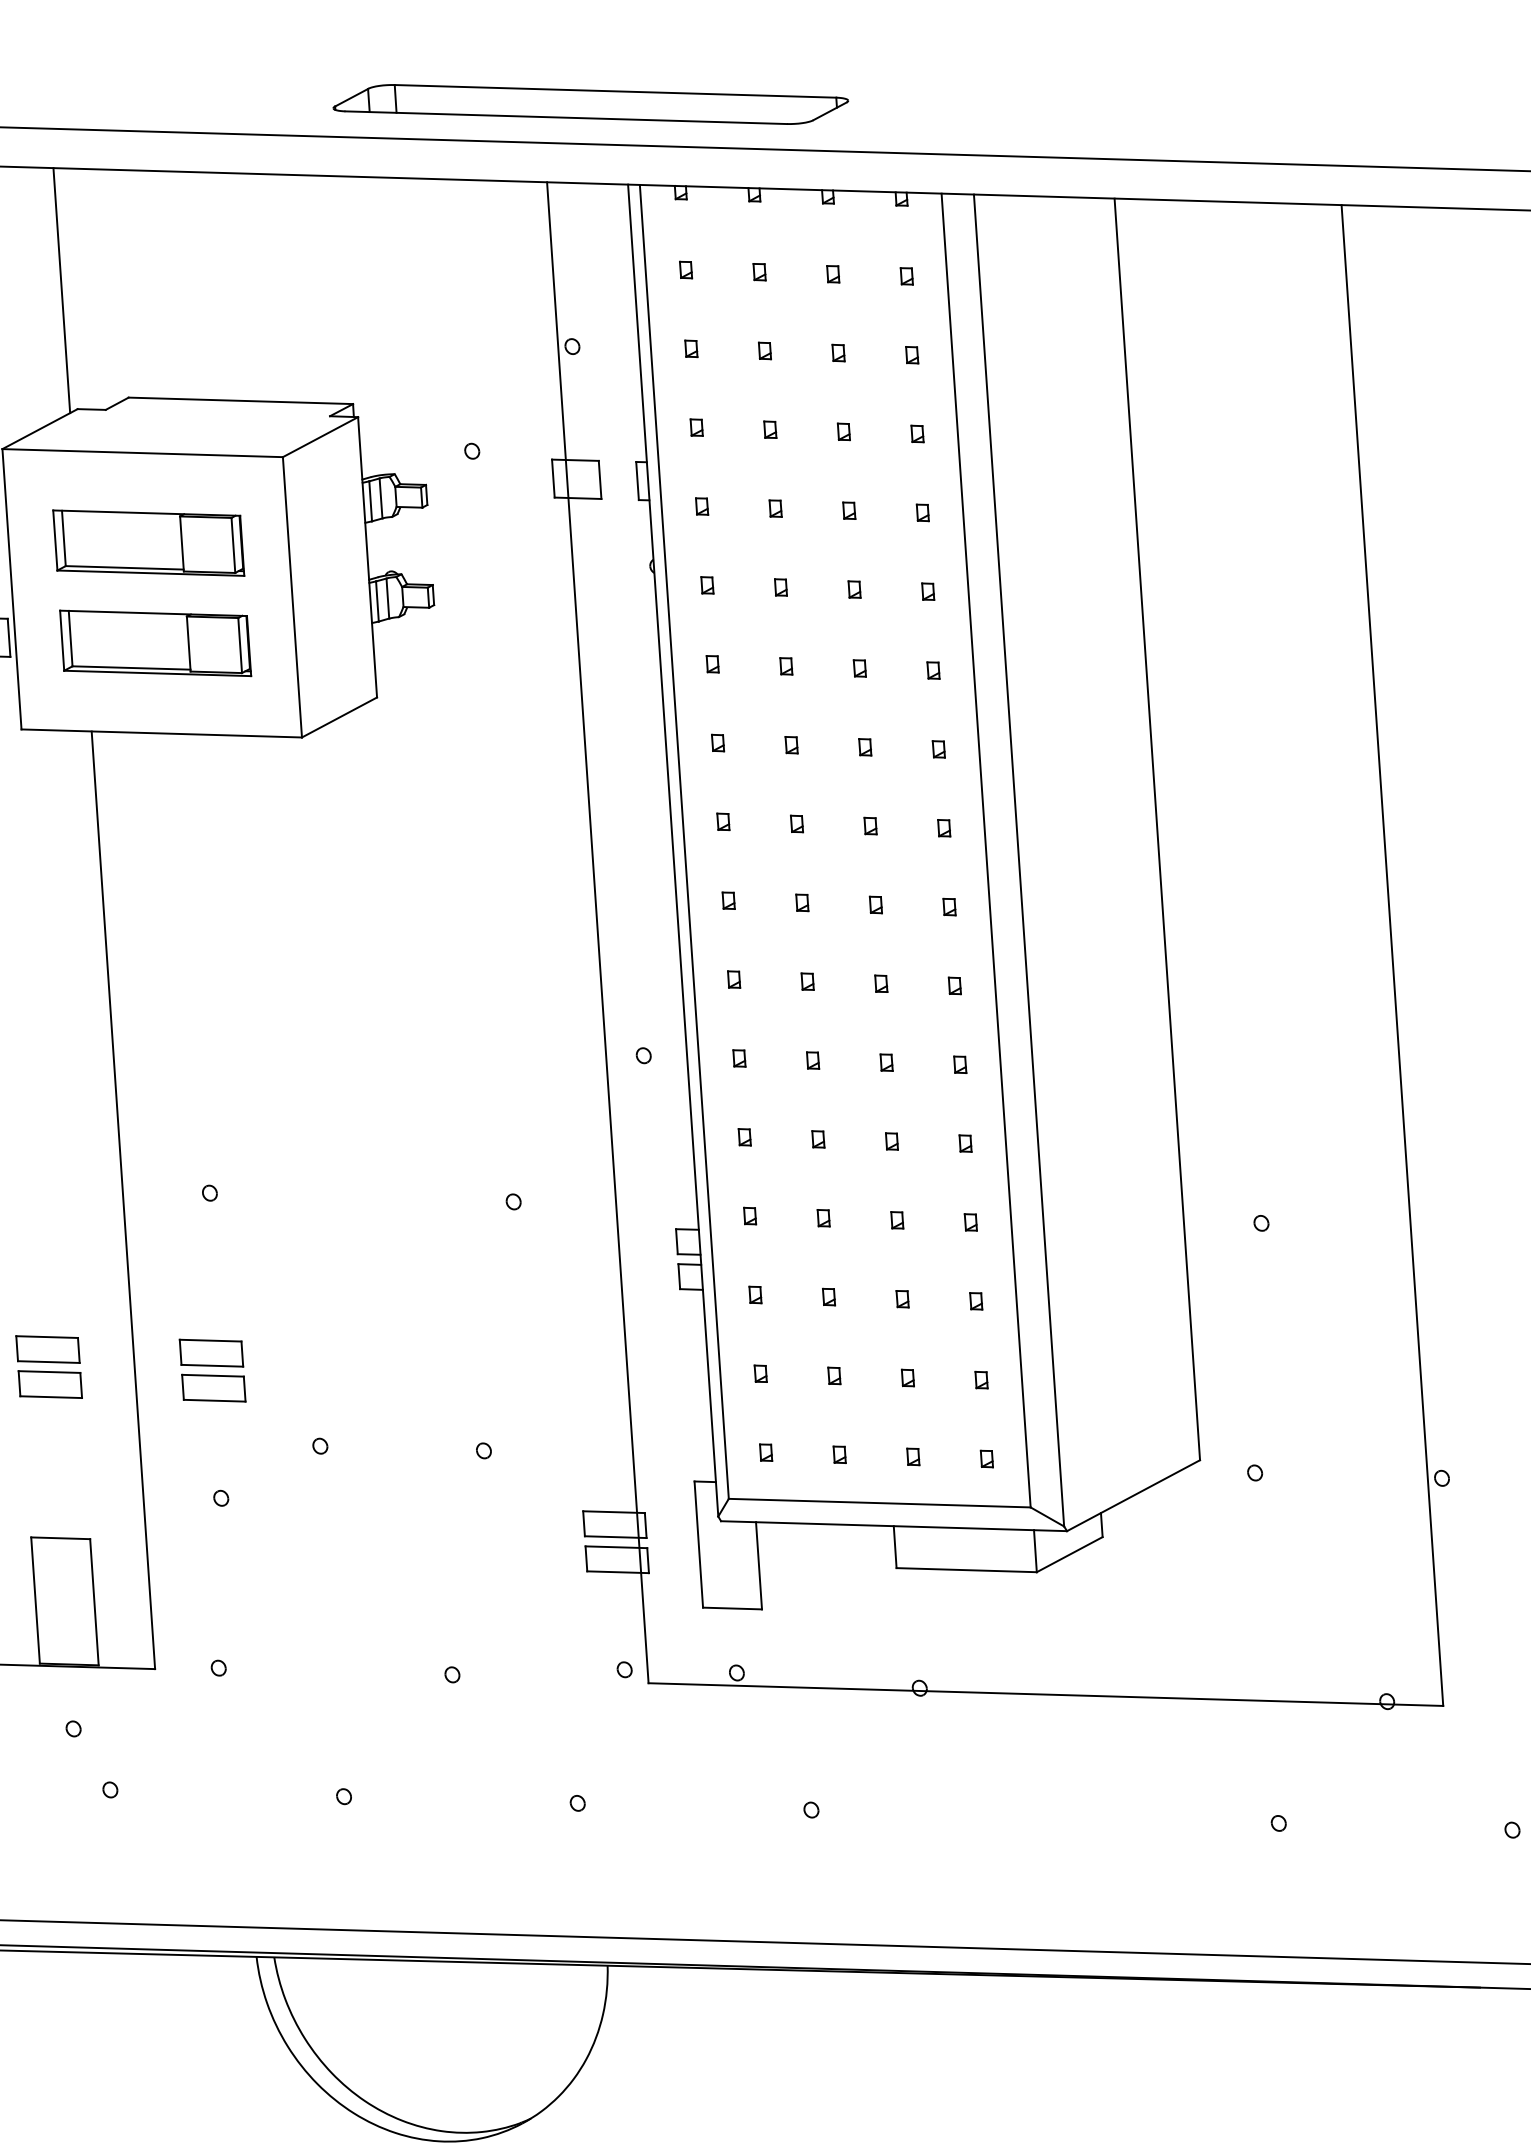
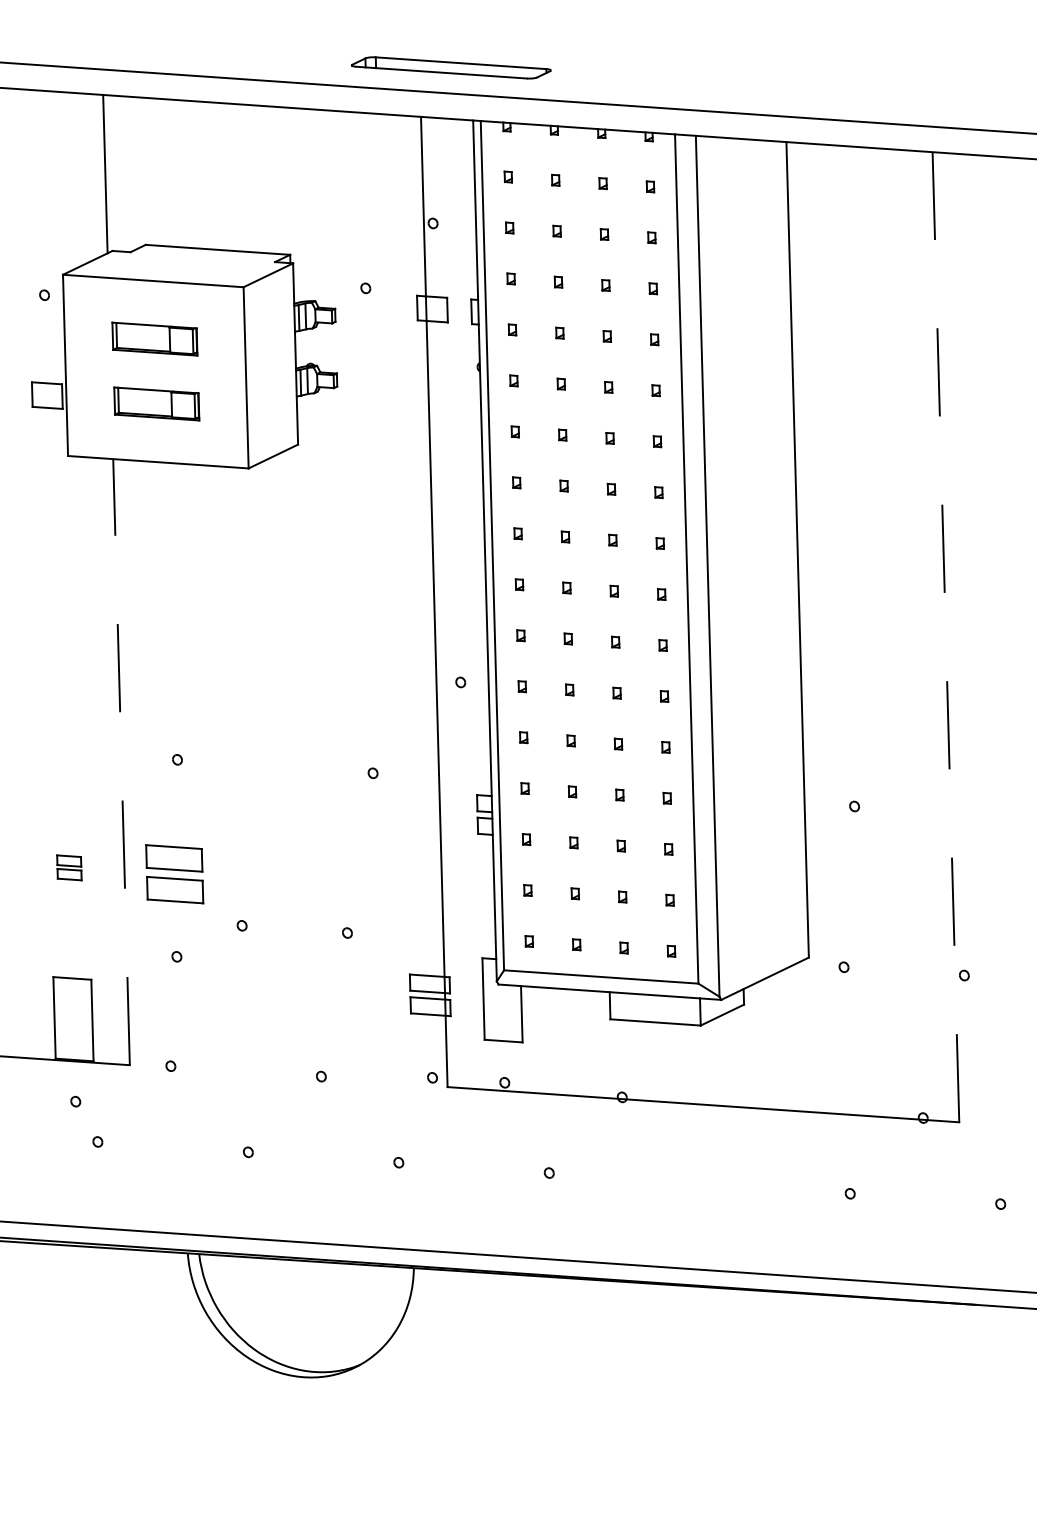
part: (591, 103) -> (451, 67), size x0.6
part: (148, 542) -> (154, 338), size x0.7
part: (155, 642) -> (156, 403), size x0.7
line: (1391, 954) -> (945, 636), solid -> dashed
line: (123, 1199) -> (121, 761), solid -> dashed
part: (49, 1366) -> (69, 867), size x0.6
part: (212, 1370) -> (174, 874), size x1.4

